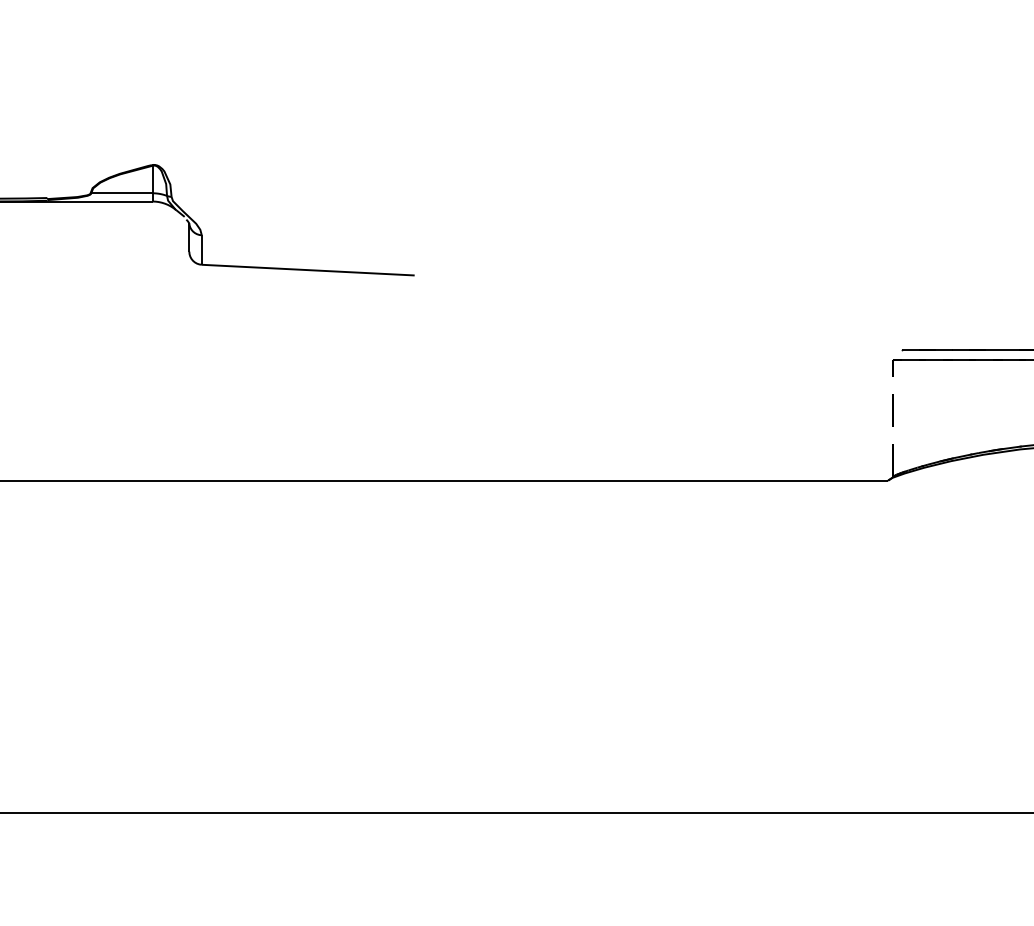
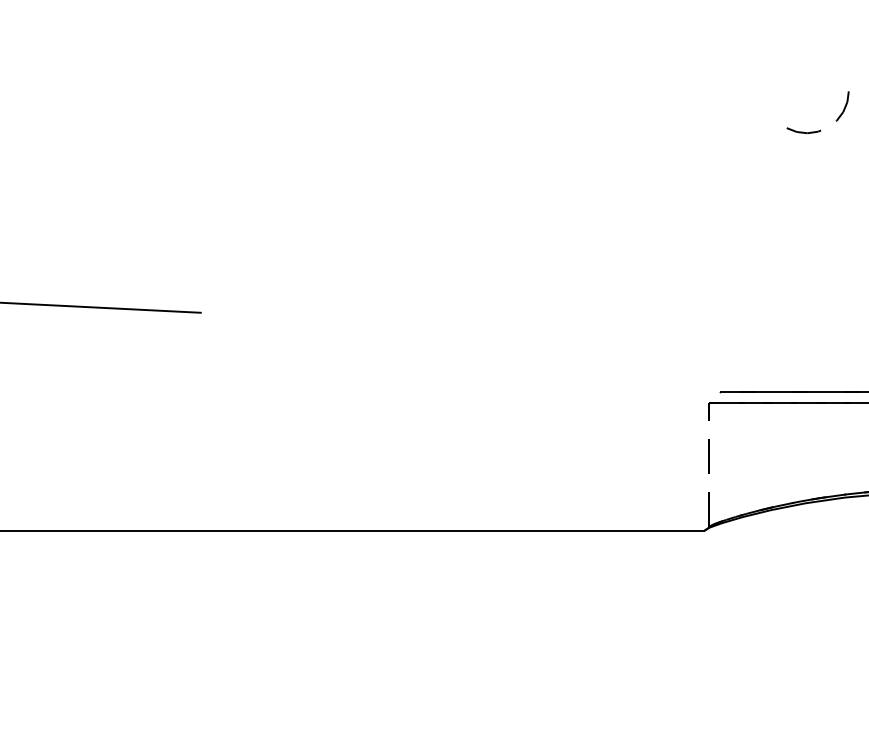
curve: (995, 103) -> (818, 130), added

